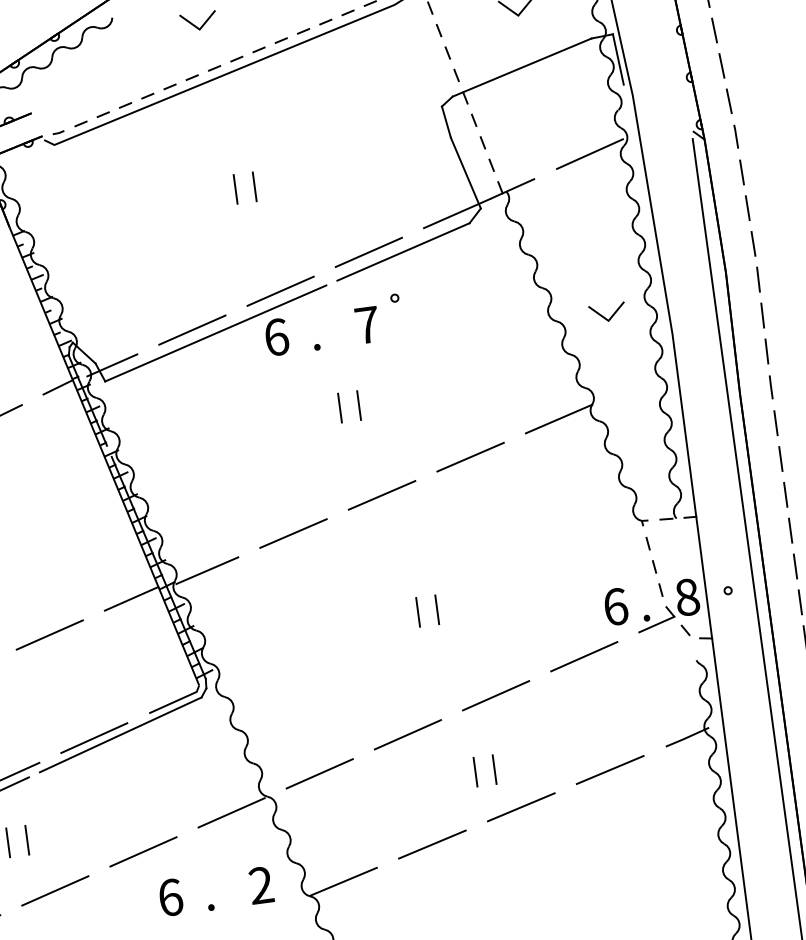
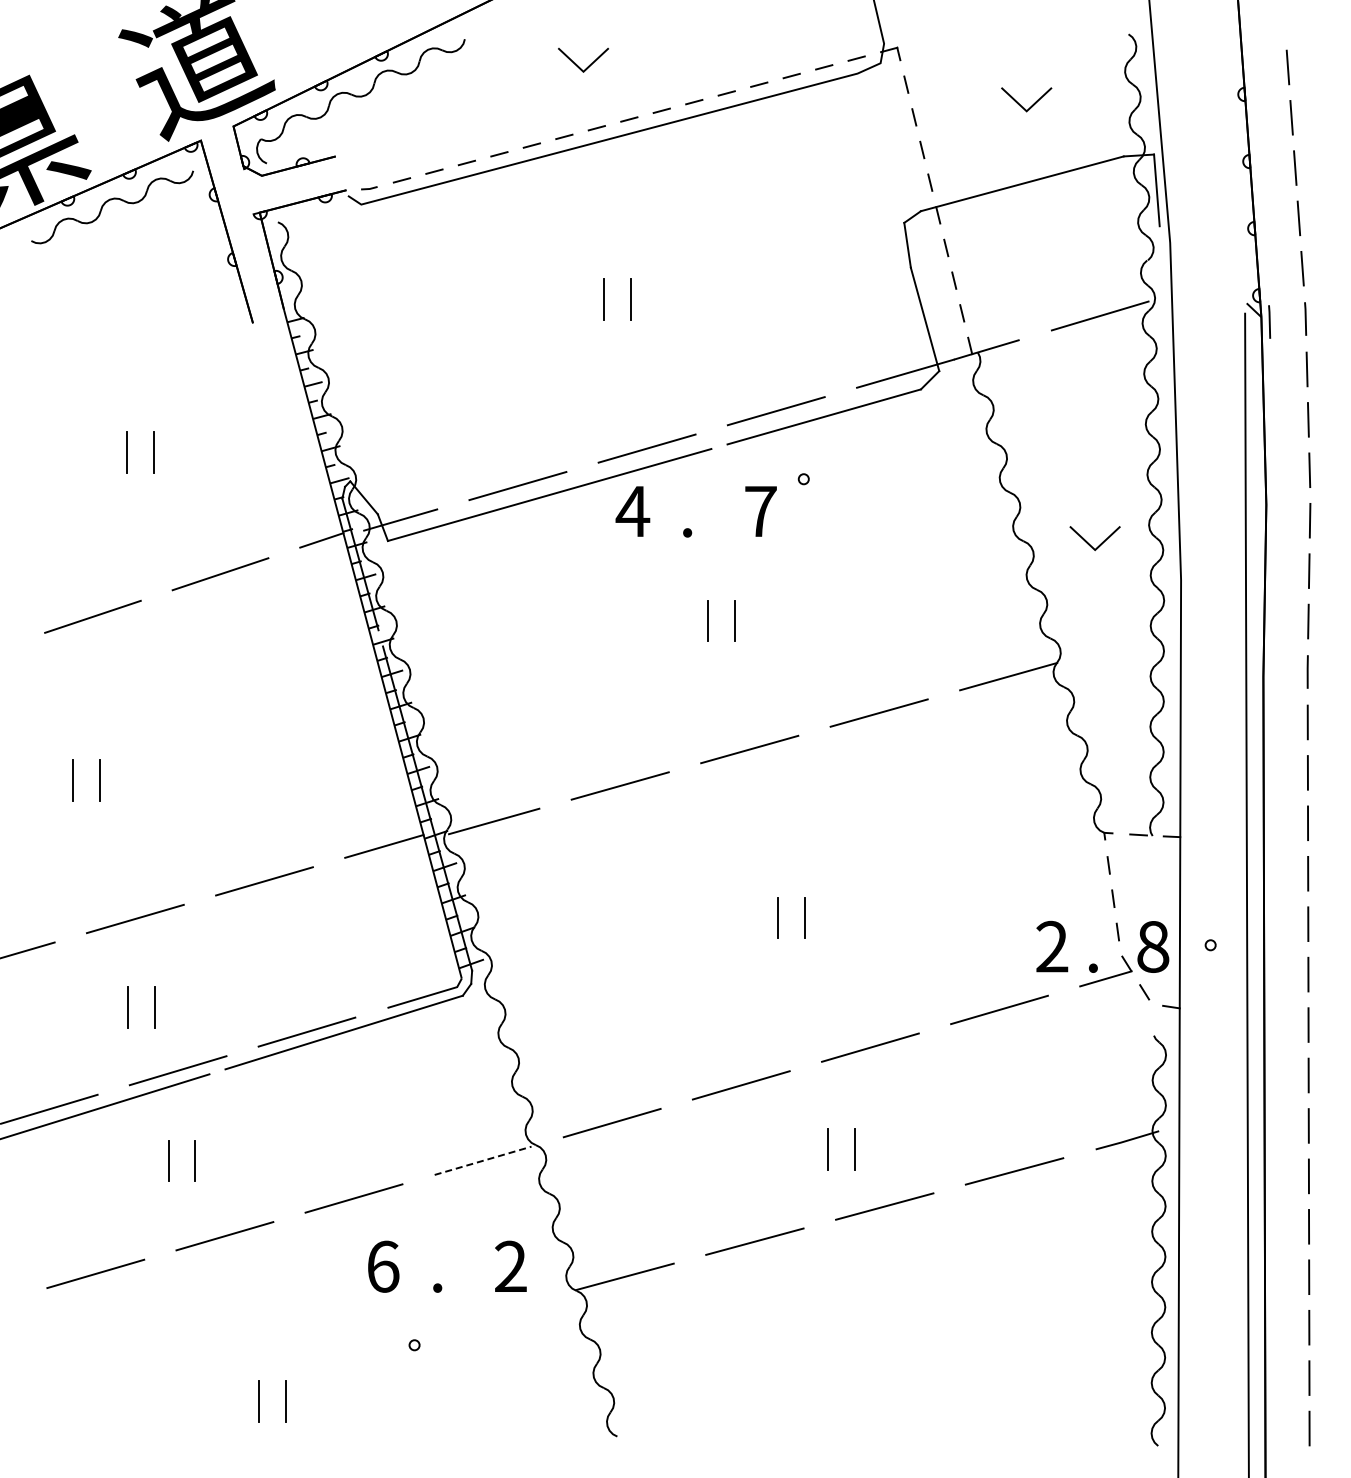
line: (710, 141) -> (1269, 321), added
text: (276, 337) -> (632, 511), 6 -> 4
text: (615, 606) -> (1052, 946), 6 -> 2
line: (231, 812) -> (483, 1160), solid -> dashed

